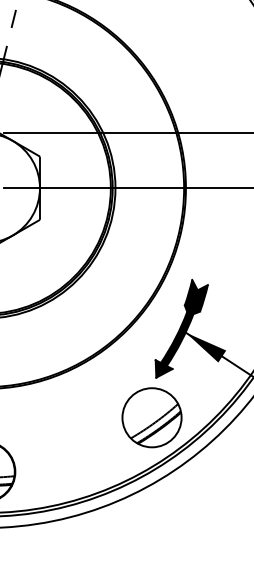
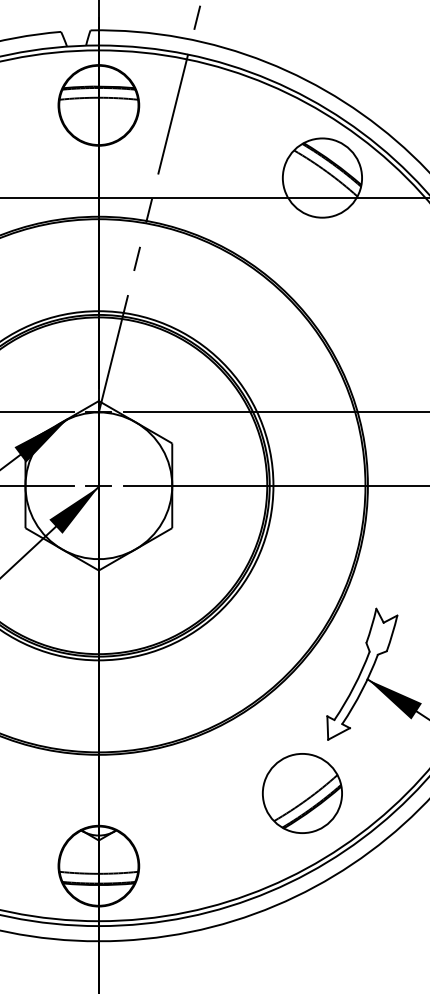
fill: (181, 328) -> (362, 673), removed
part: (152, 417) -> (302, 793), moved

